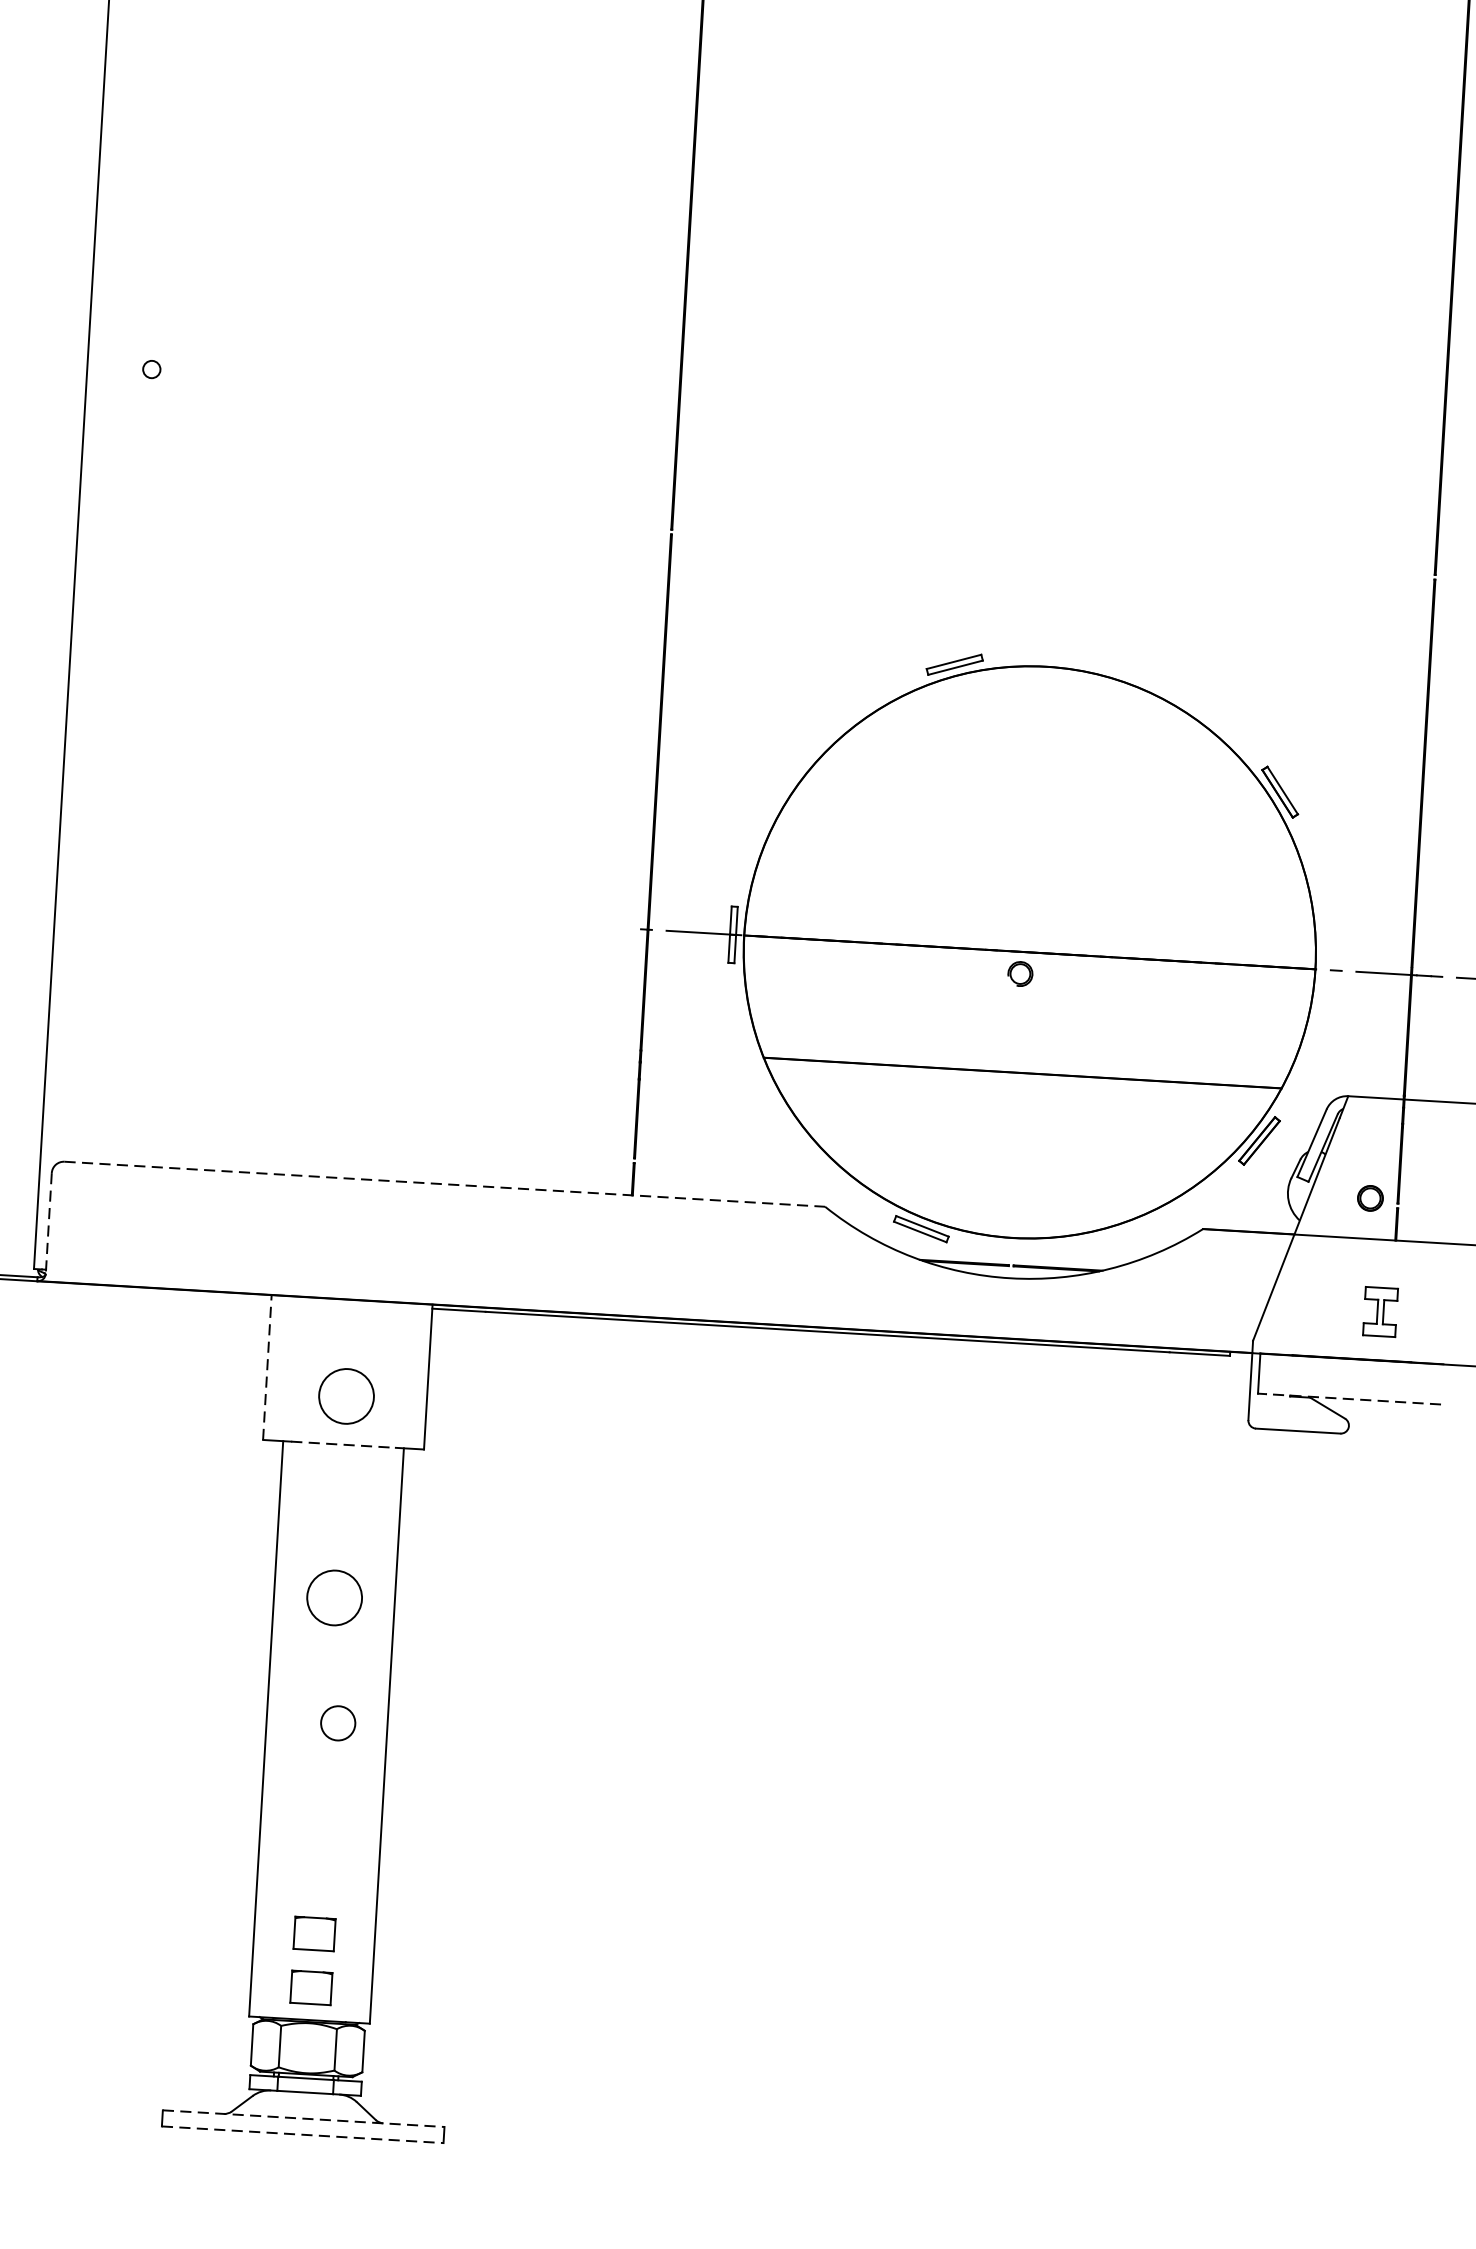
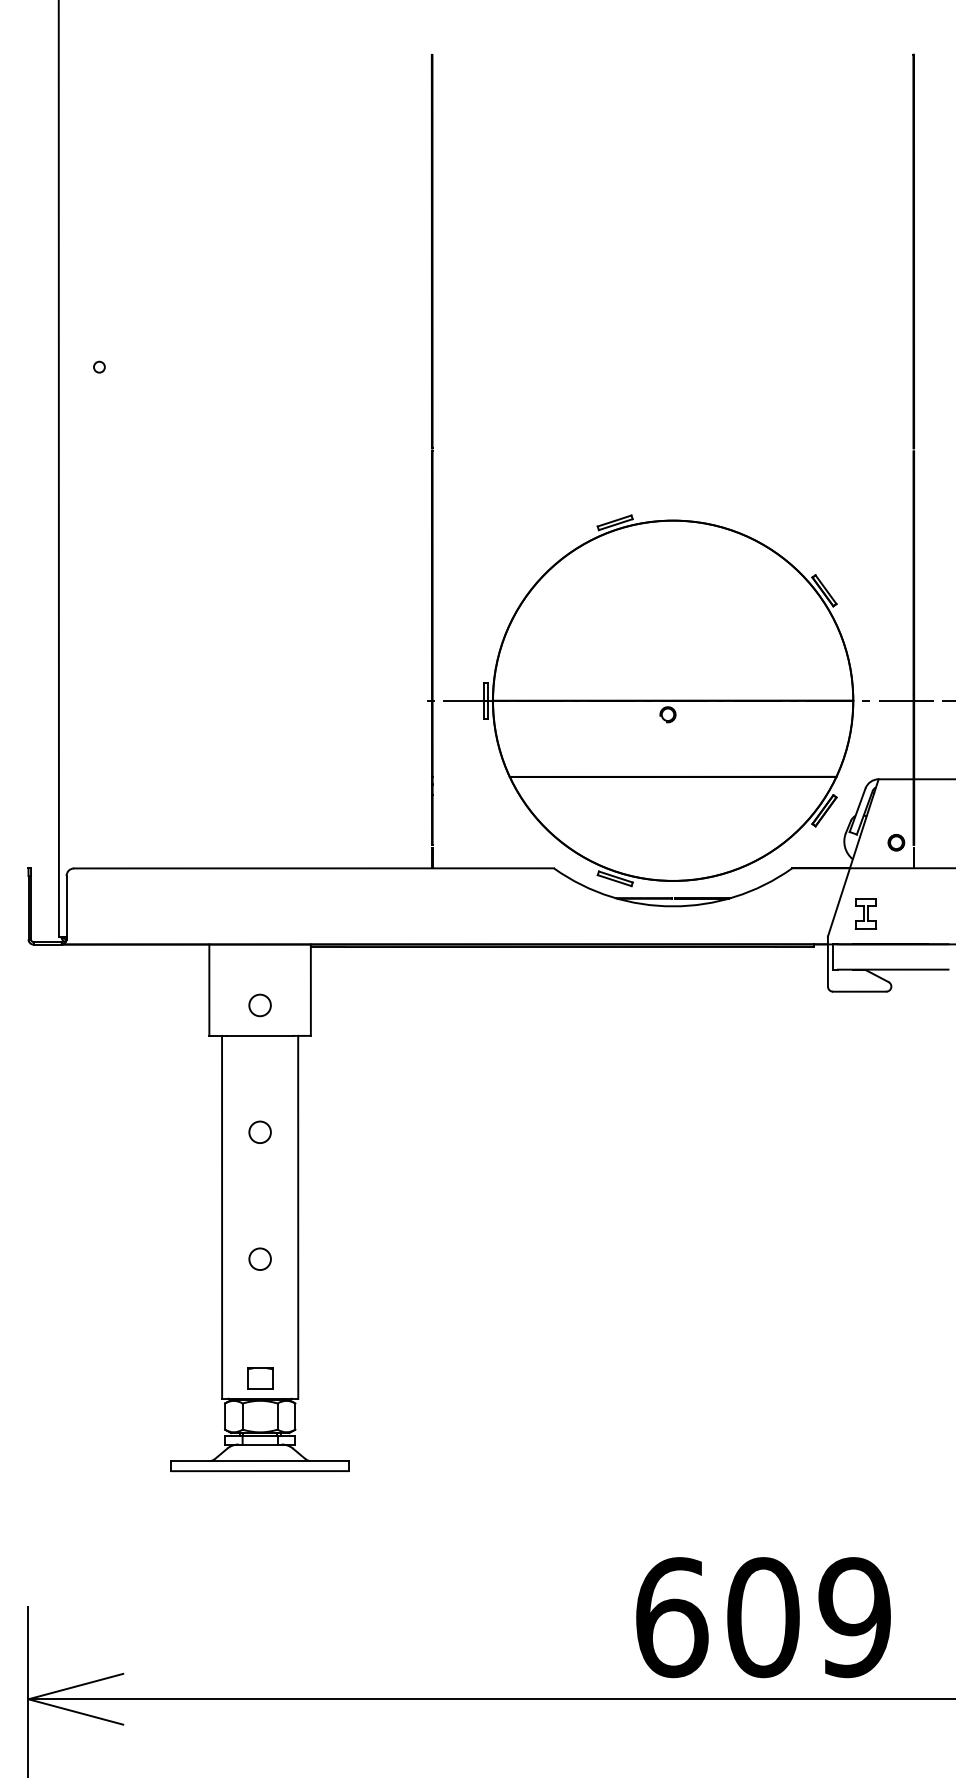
line: (445, 1184) -> (314, 868), dashed -> solid
line: (48, 1222) -> (66, 907), dashed -> solid
part: (1379, 1311) -> (865, 913), moved
line: (267, 1367) -> (209, 990), dashed -> solid
circle: (345, 1396) -> (259, 1005), size x0.62
line: (1352, 1399) -> (892, 969), dashed -> solid
line: (344, 1444) -> (260, 1035), dashed -> solid
circle: (333, 1596) -> (259, 1131), size x0.62
circle: (337, 1722) -> (259, 1258), moved
part: (315, 1933) -> (260, 1344), removed
line: (304, 2119) -> (260, 1461), dashed -> solid
line: (303, 2135) -> (260, 1471), dashed -> solid

